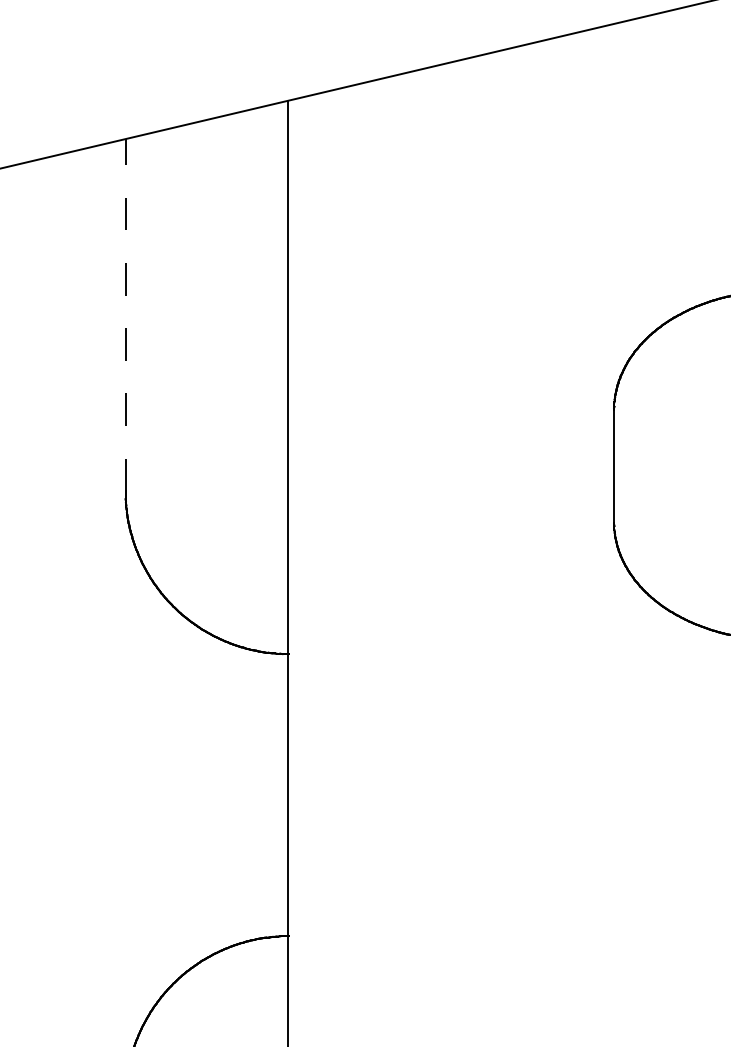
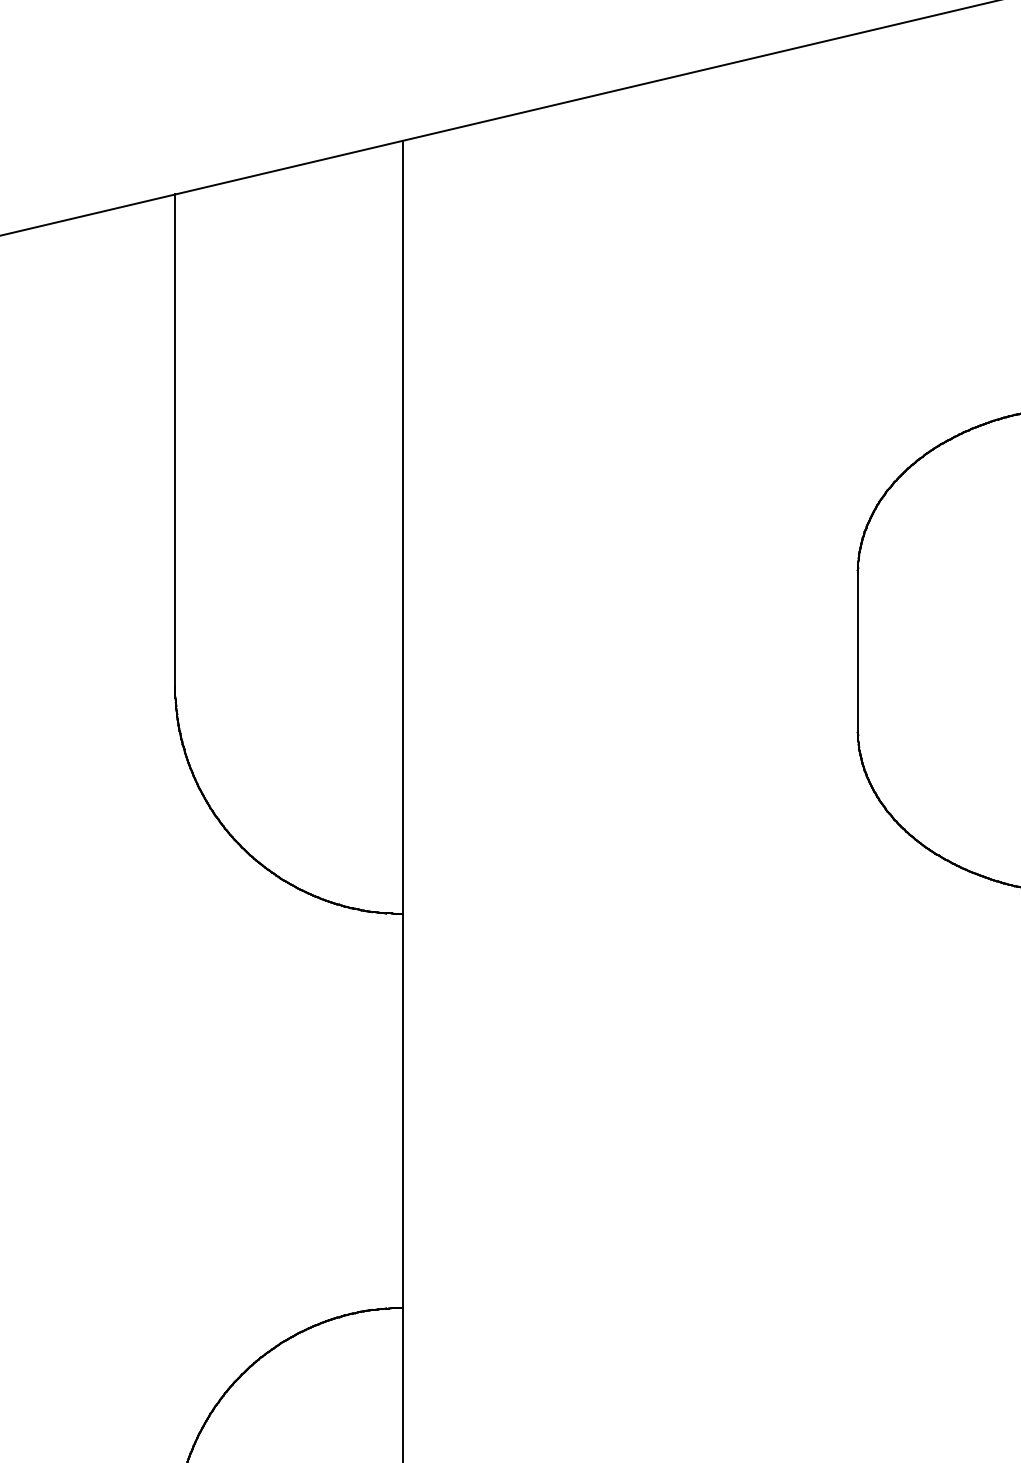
line: (125, 315) -> (175, 440), dashed -> solid

